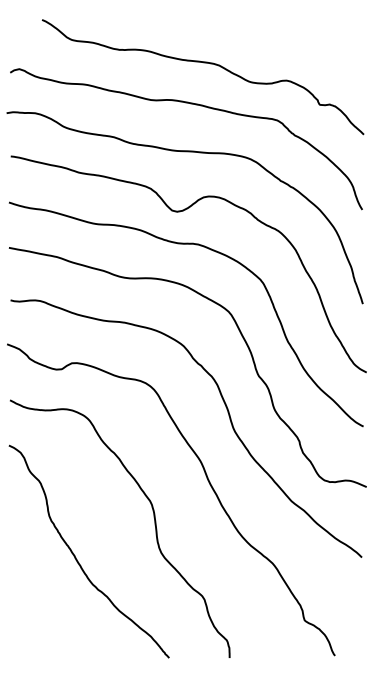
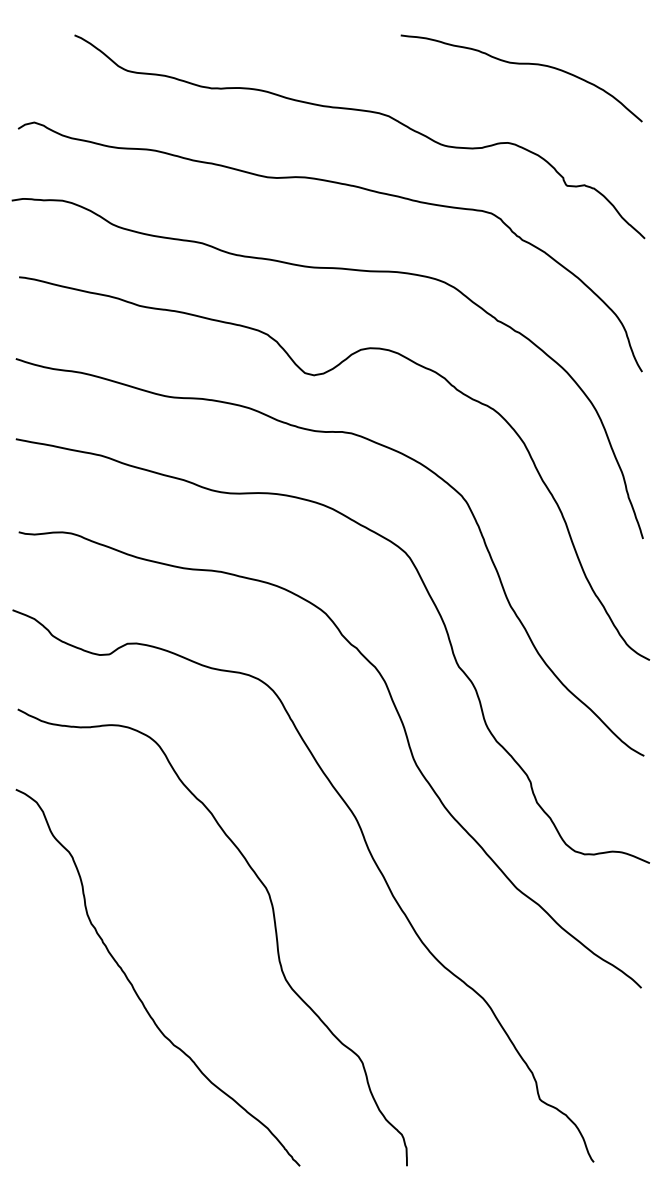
curve: (294, 36) -> (521, 64), added

